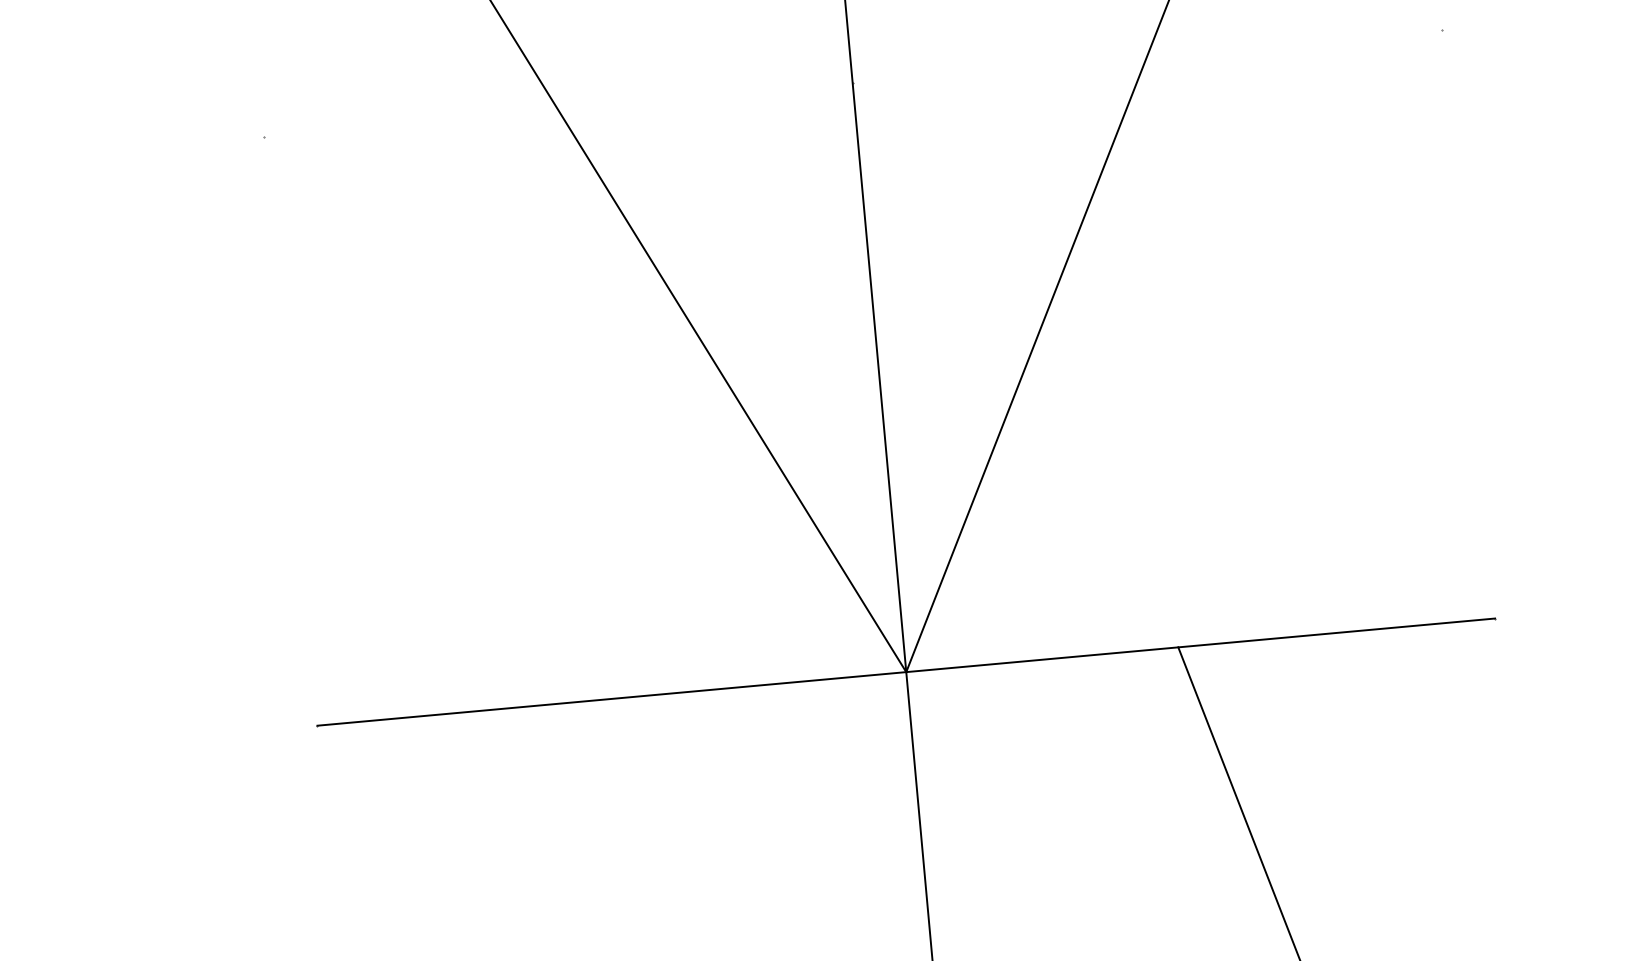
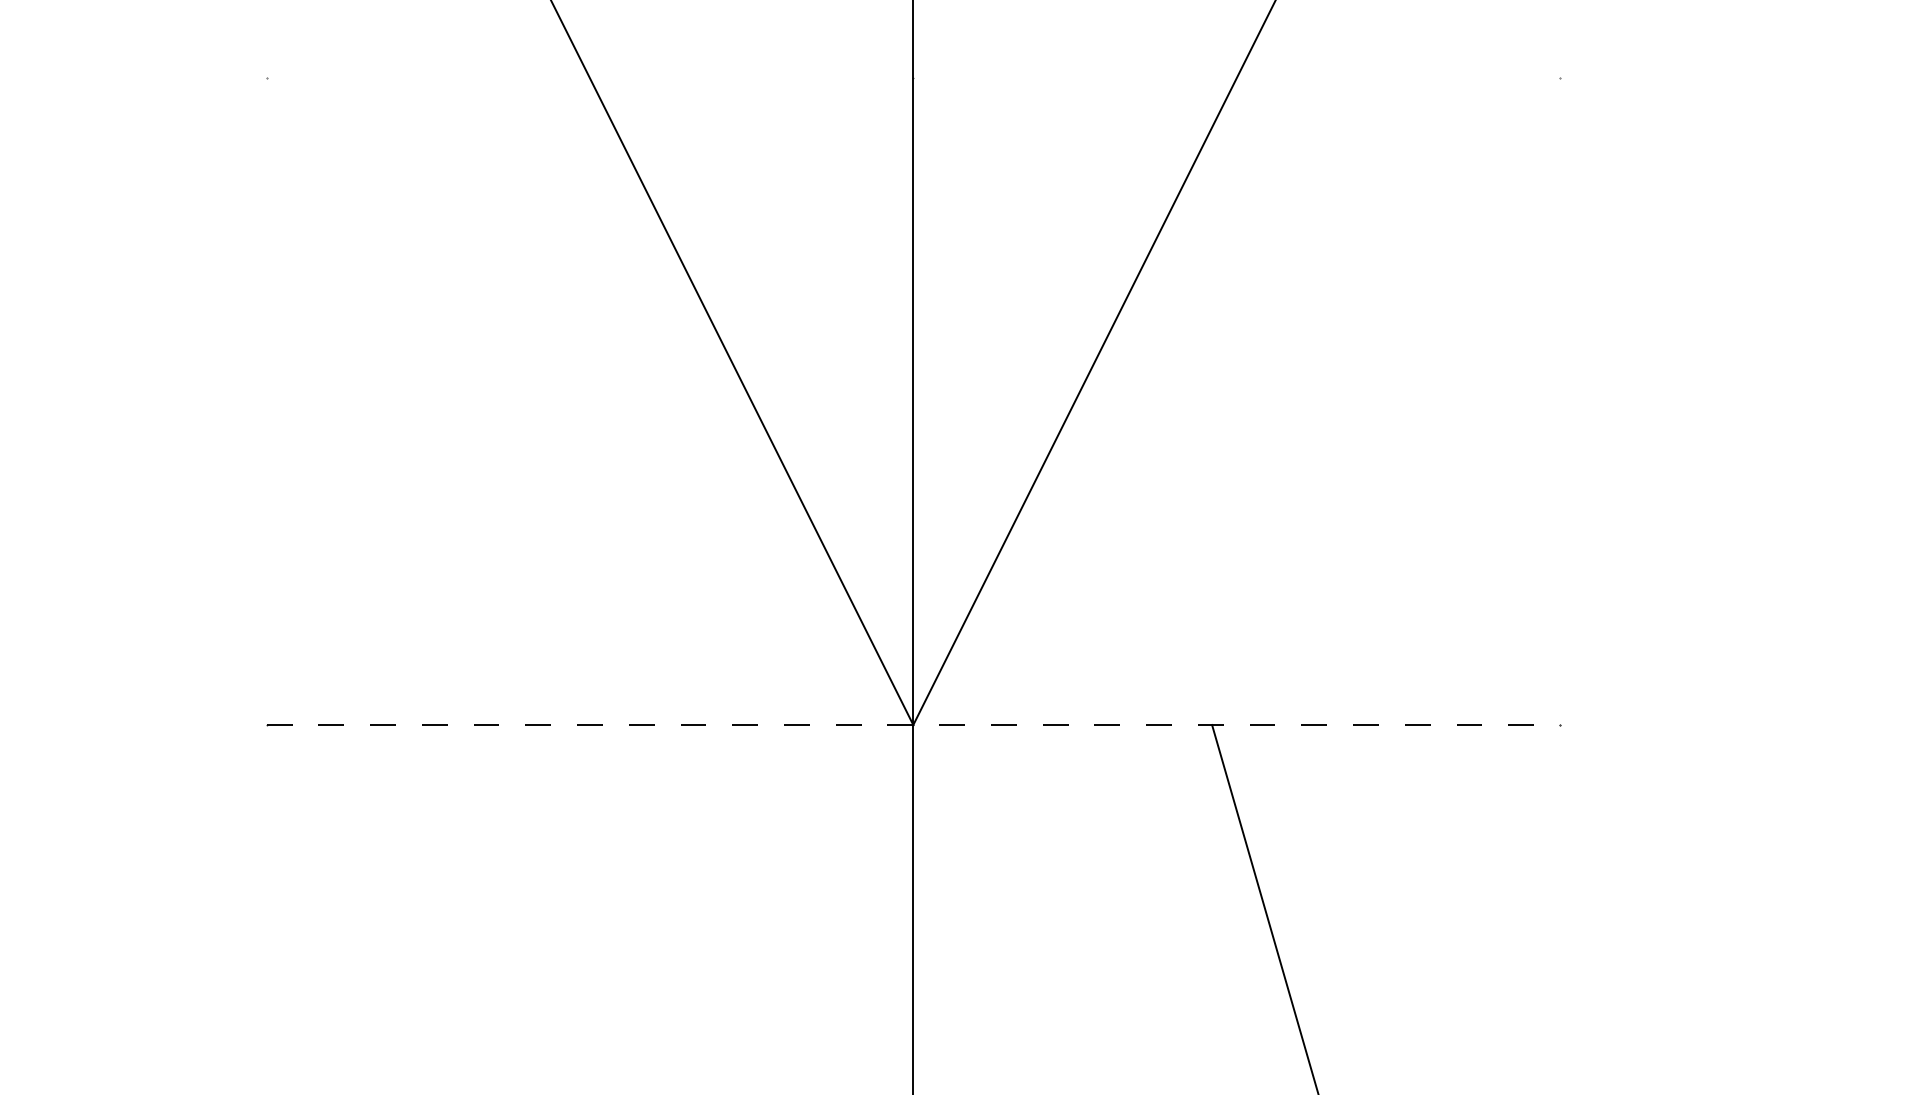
line: (906, 672) -> (913, 725), solid -> dashed

